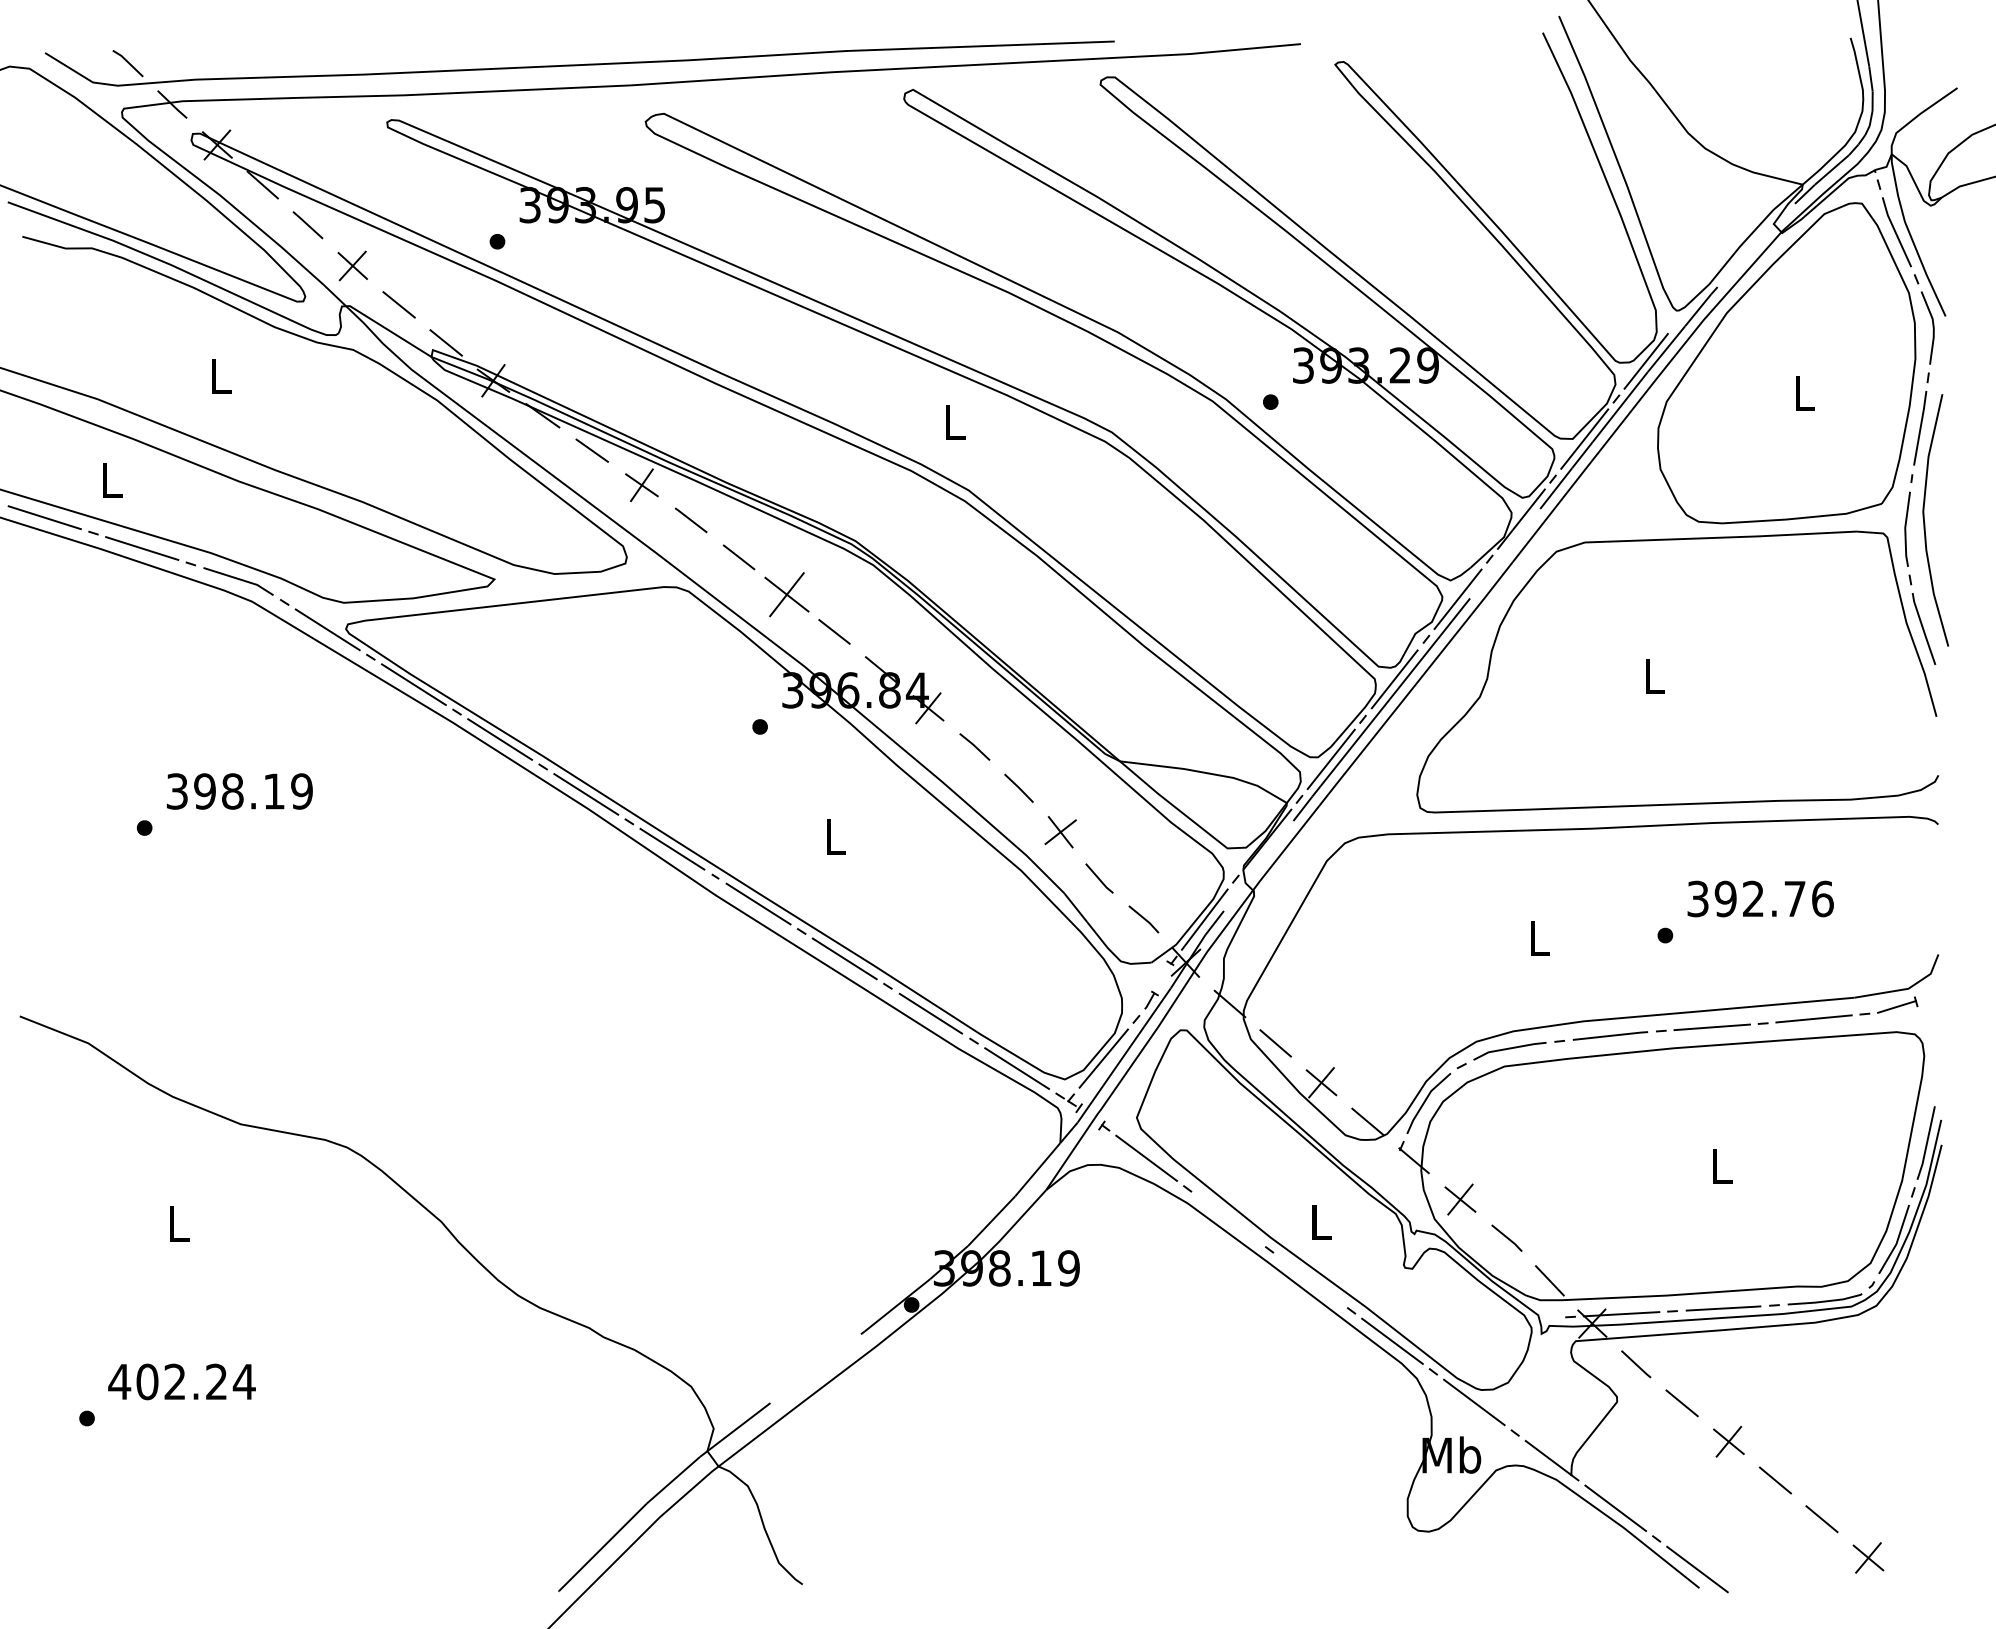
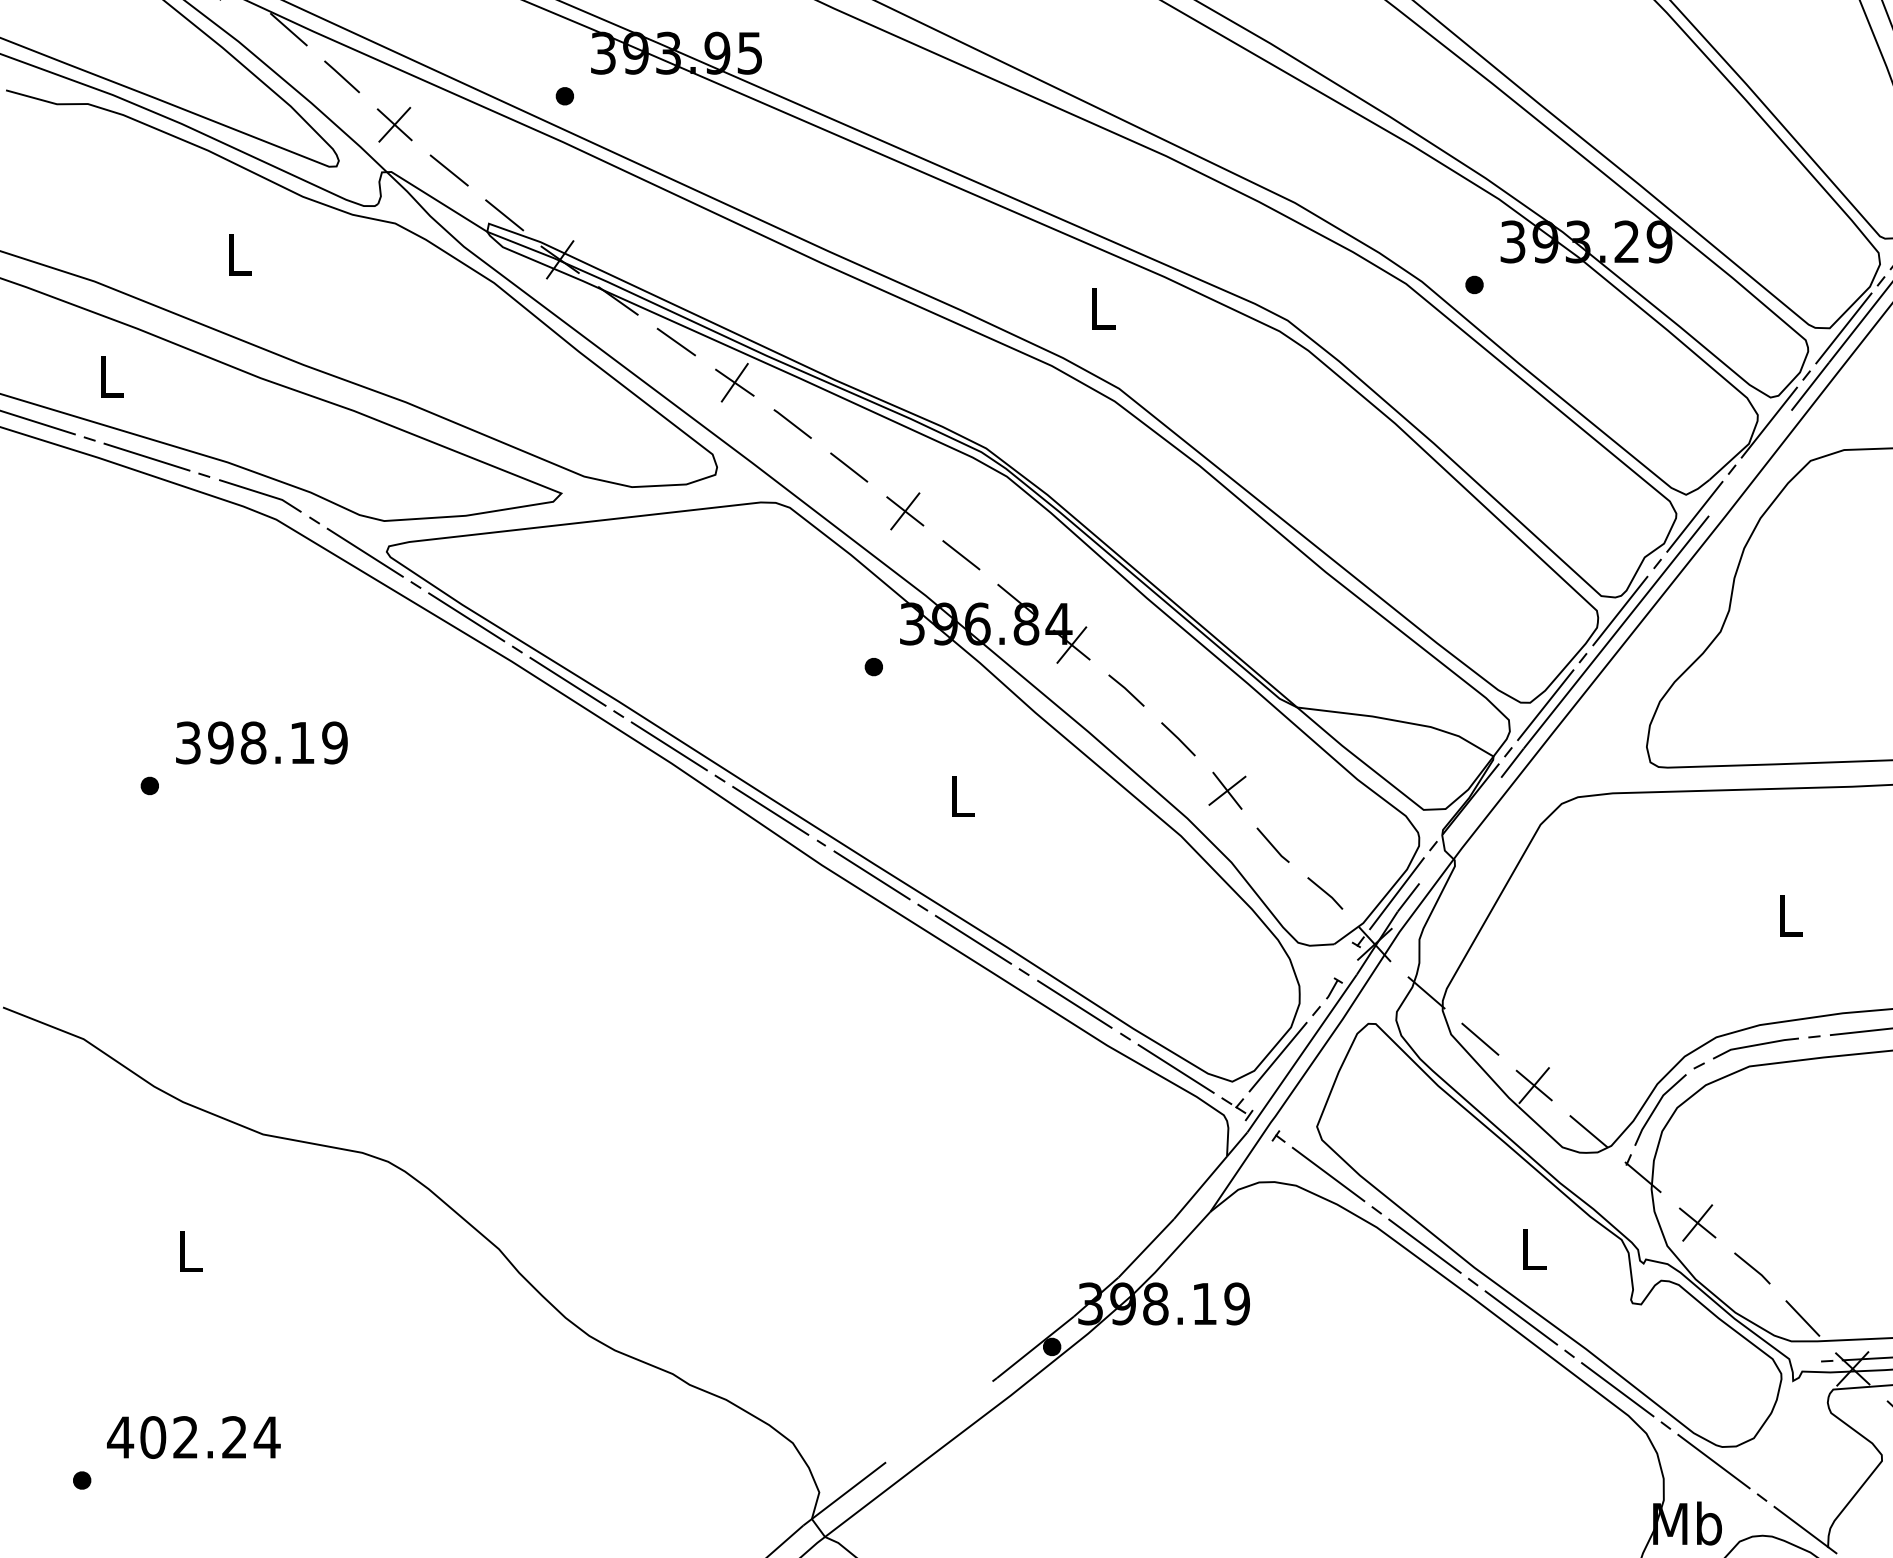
part: (786, 594) -> (904, 511), size x0.71
line: (1228, 1218) -> (1424, 1245), added
line: (1310, 1279) -> (1521, 1316), added

